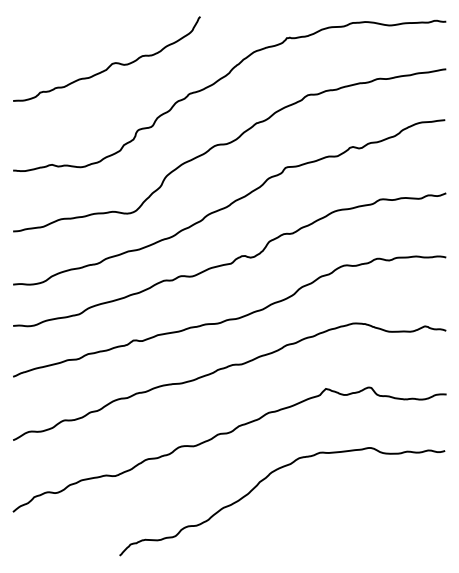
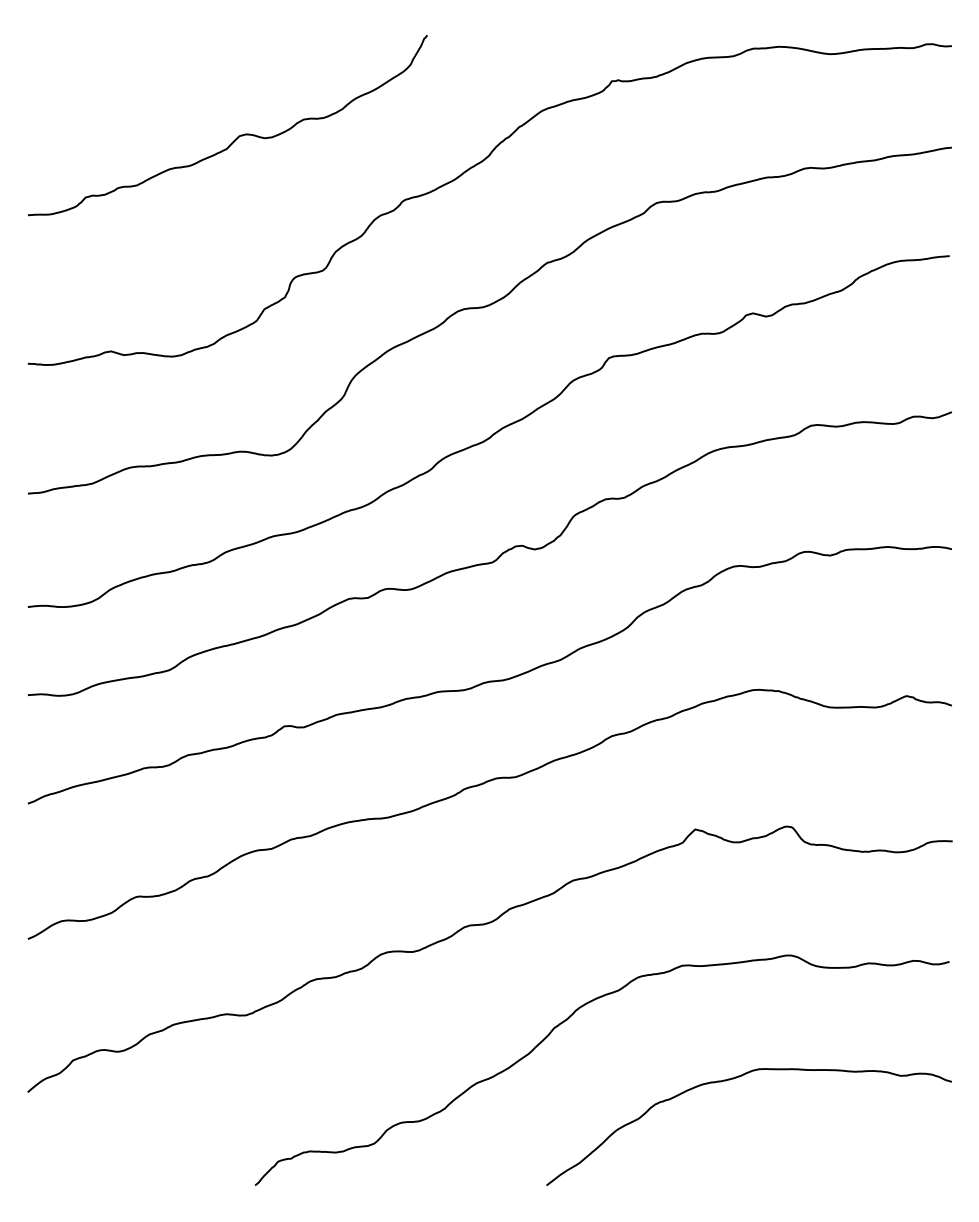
curve: (344, 506) -> (734, 1080), added

